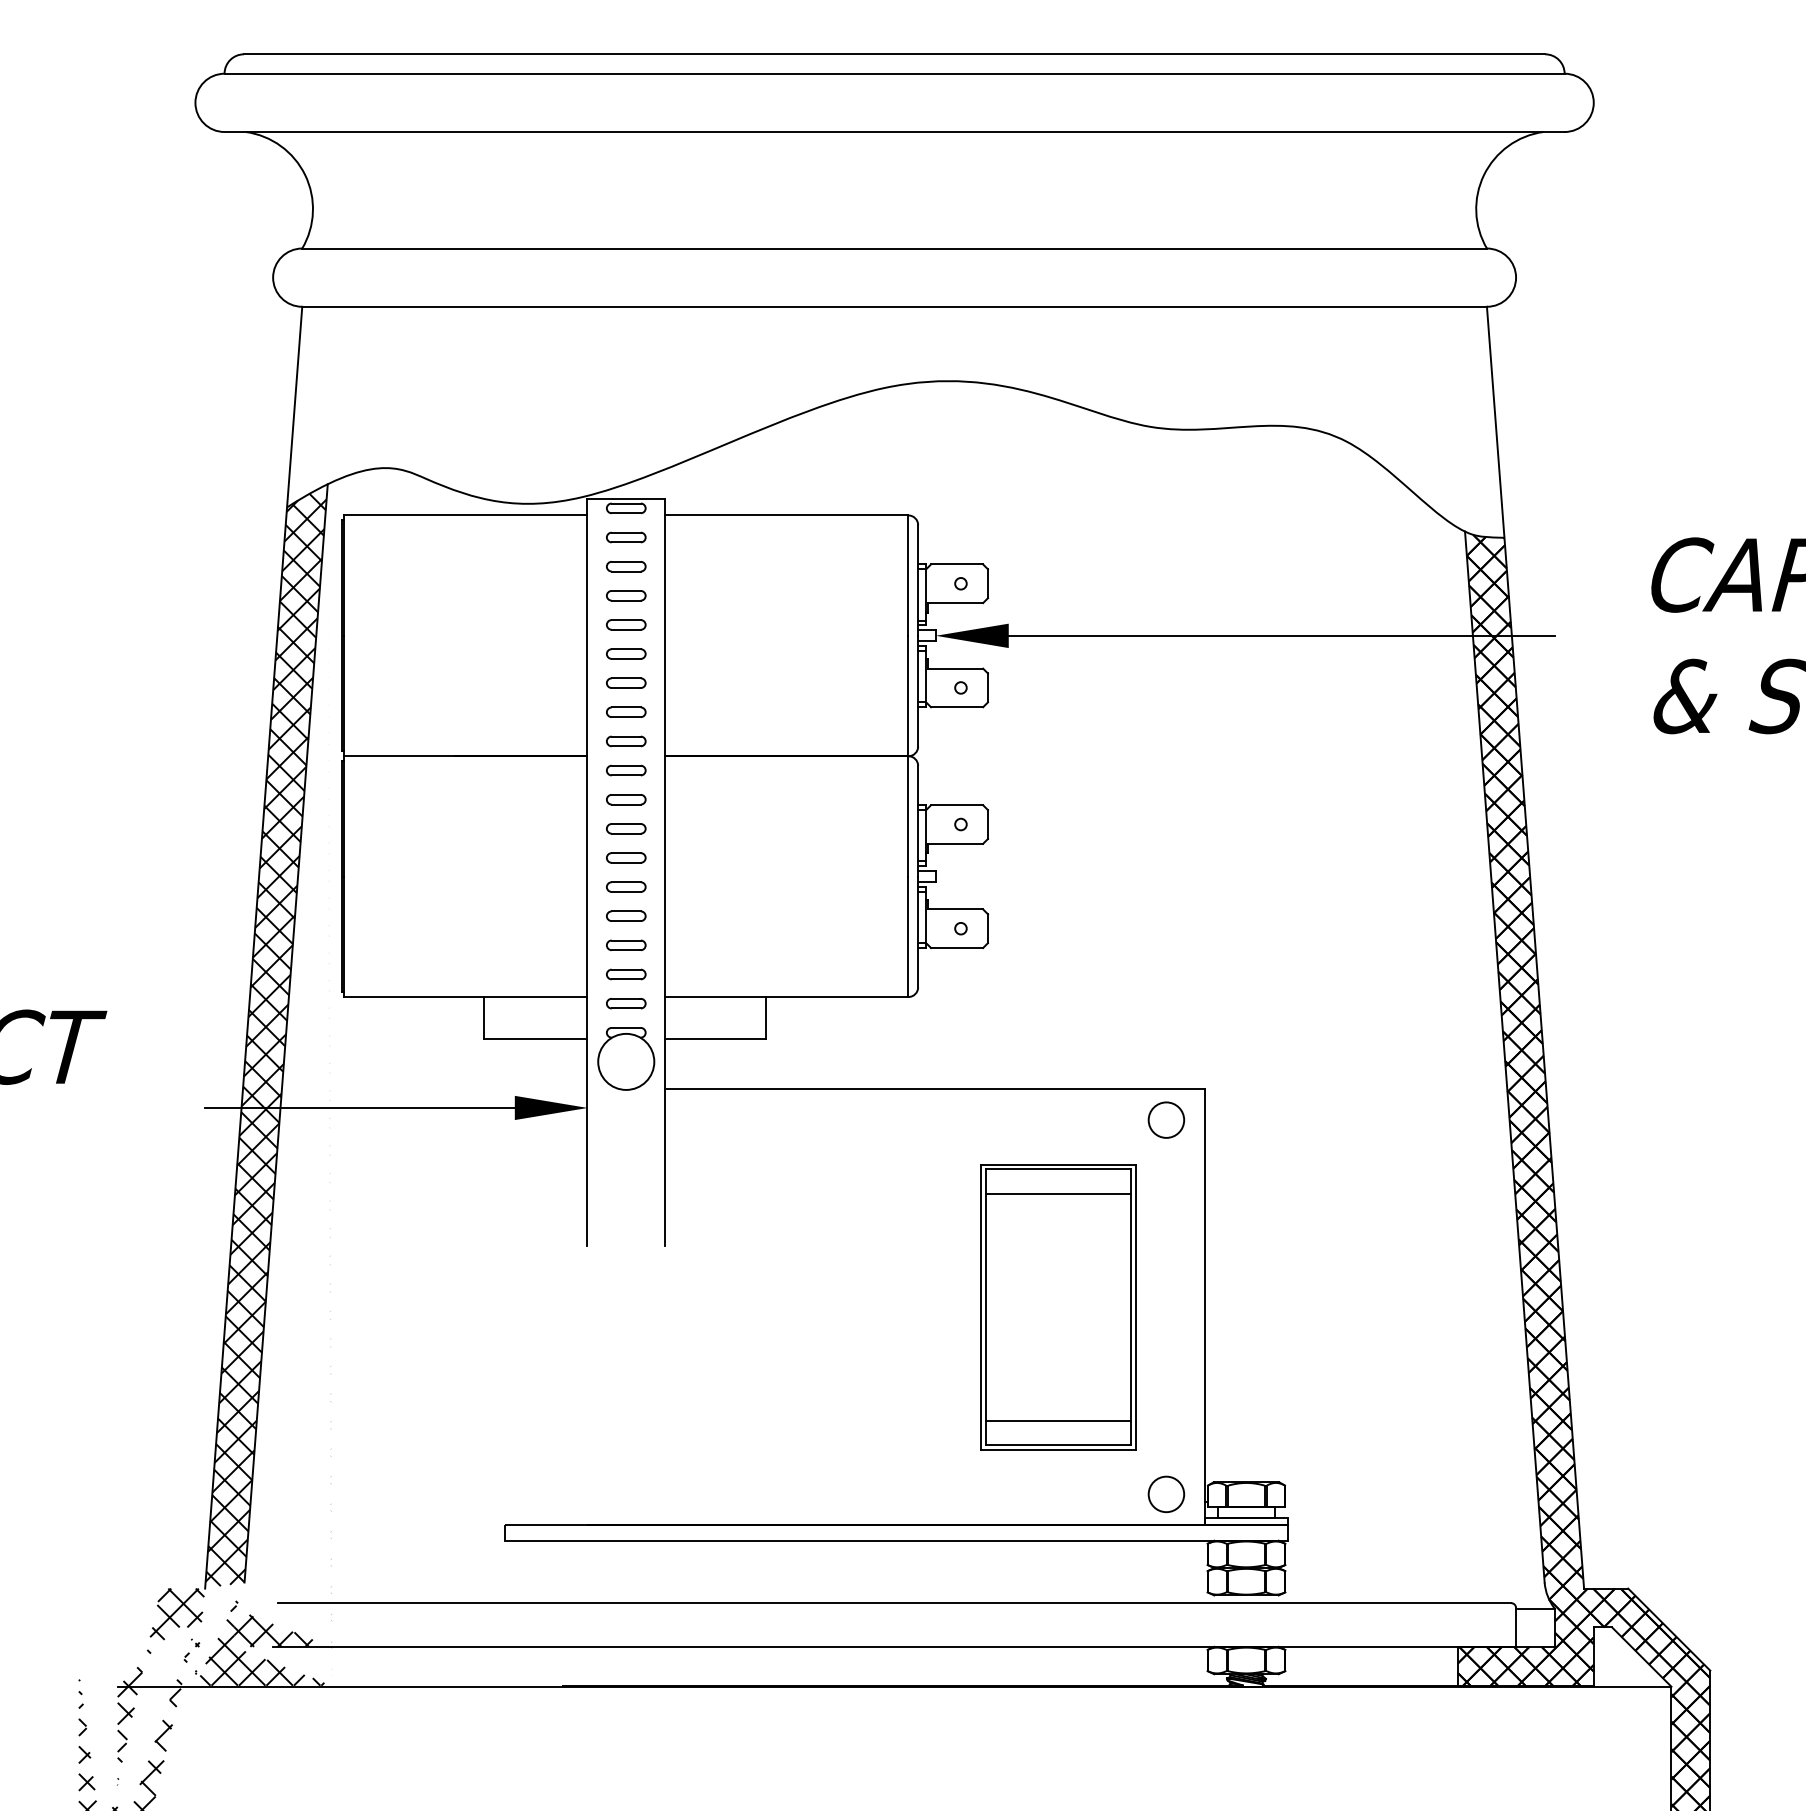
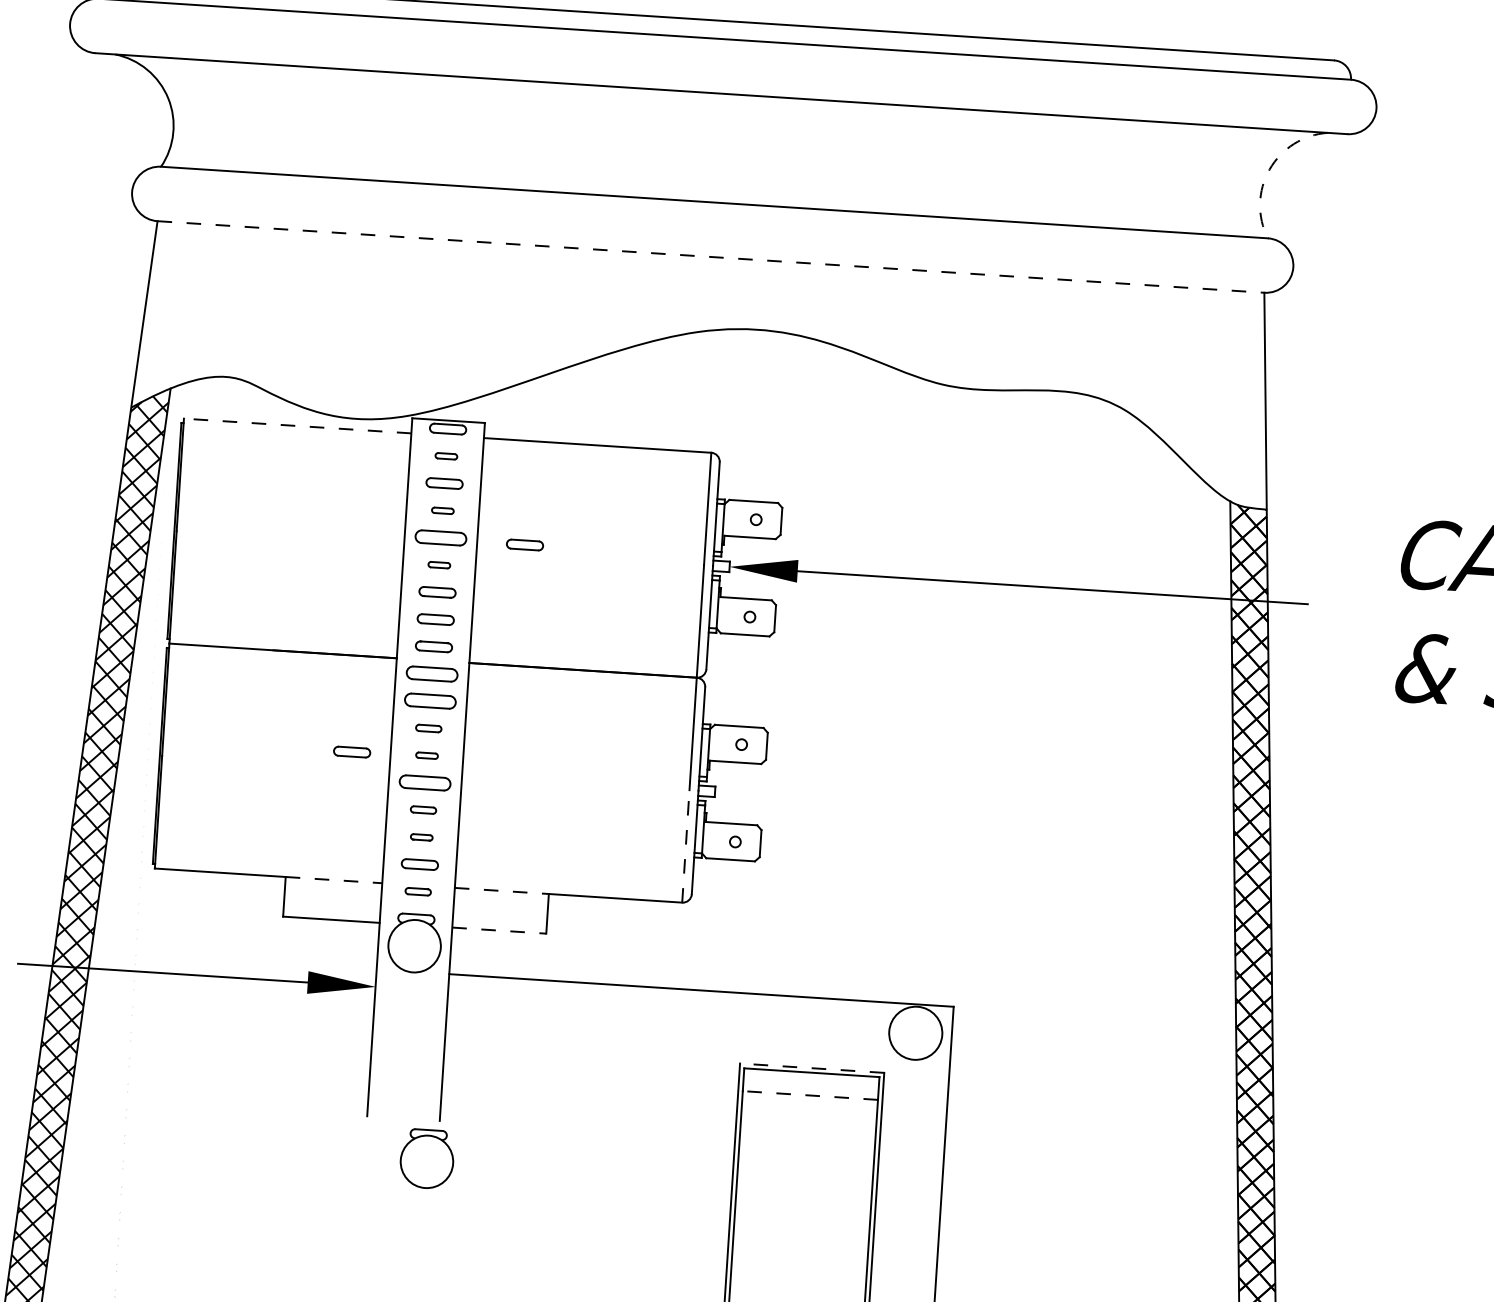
arc: (1484, 175) -> (1270, 169), solid -> dashed
line: (895, 306) -> (711, 256), solid -> dashed
line: (465, 515) -> (297, 426), solid -> dashed
part: (626, 537) -> (446, 456), size x0.6
part: (626, 595) -> (443, 510), size x0.6
part: (626, 624) -> (441, 537), size x1.4
part: (716, 626) -> (525, 544), added
part: (626, 653) -> (439, 564), size x0.6
part: (626, 770) -> (432, 673), size x1.4
part: (626, 799) -> (430, 701), size x1.4
part: (626, 828) -> (428, 728), size x0.7
part: (626, 857) -> (427, 755), size x0.6
part: (546, 858) -> (352, 751), added
part: (626, 886) -> (425, 782), size x1.4
part: (626, 915) -> (423, 809), size x0.7
line: (908, 936) -> (685, 846), solid -> dashed
part: (626, 945) -> (421, 837), size x0.6
line: (535, 996) -> (333, 879), solid -> dashed
line: (715, 996) -> (501, 890), solid -> dashed
part: (626, 1003) -> (418, 891), size x0.7
line: (715, 1039) -> (499, 930), solid -> dashed
circle: (1166, 1119) -> (915, 1032), size x1.6
line: (1057, 1164) -> (811, 1068), solid -> dashed
line: (1057, 1193) -> (809, 1095), solid -> dashed
part: (654, 1287) -> (427, 1158), added

